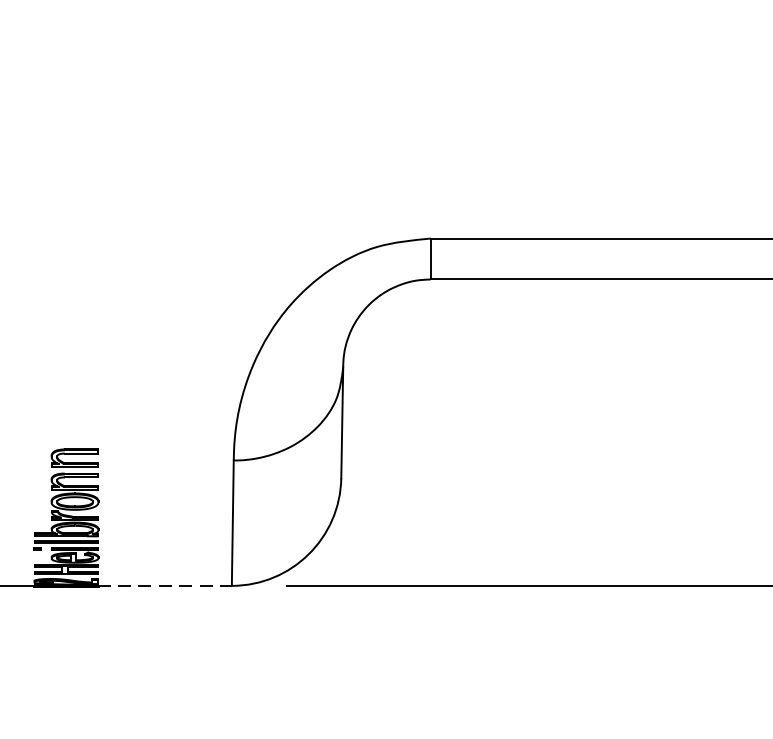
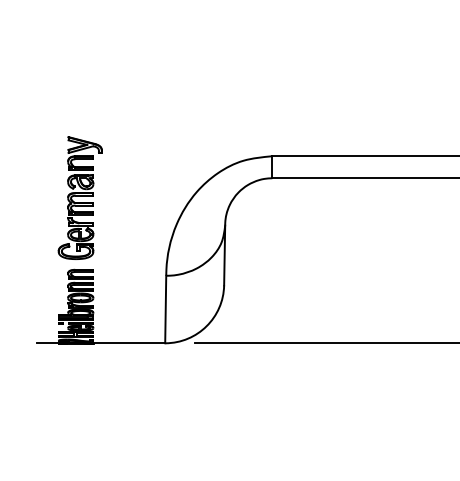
part: (72, 315) -> (79, 197), added
line: (165, 586) -> (129, 343), dashed -> solid

